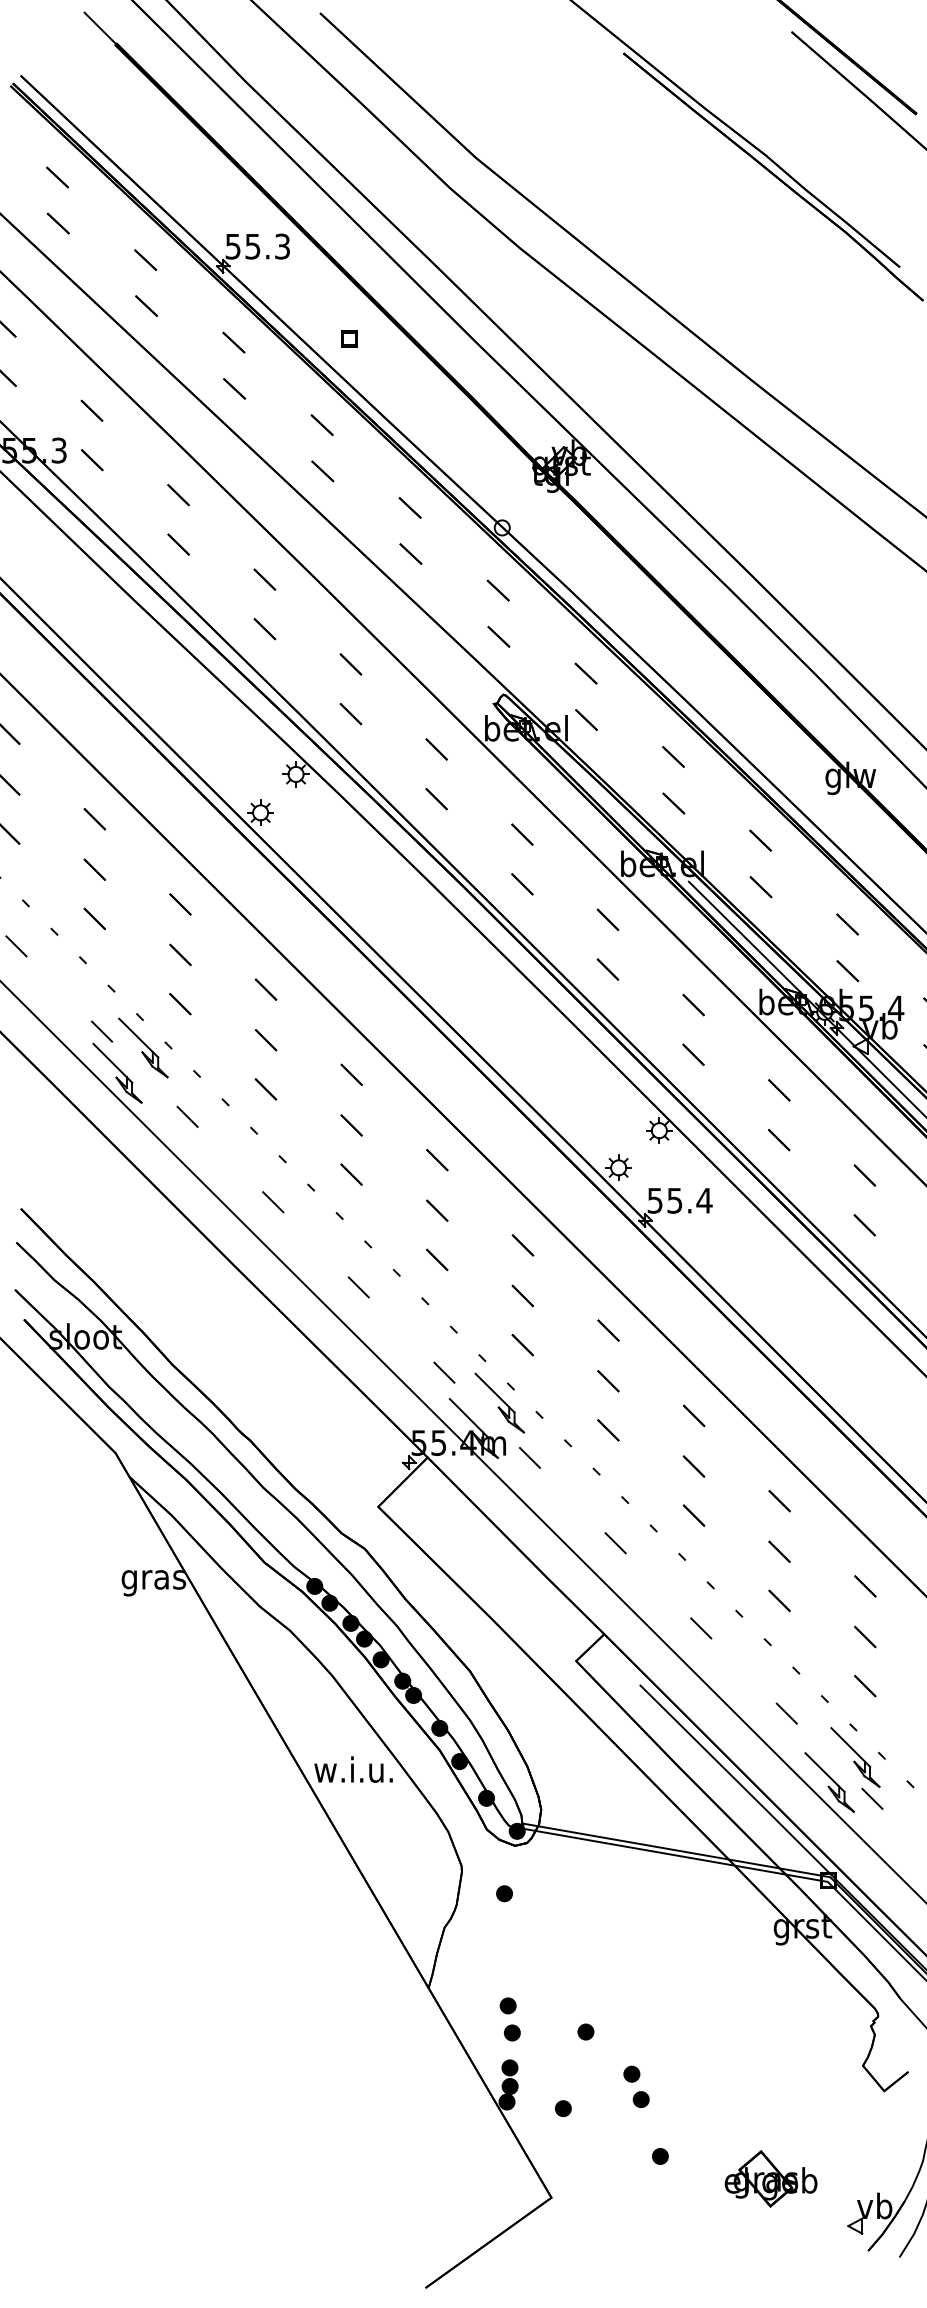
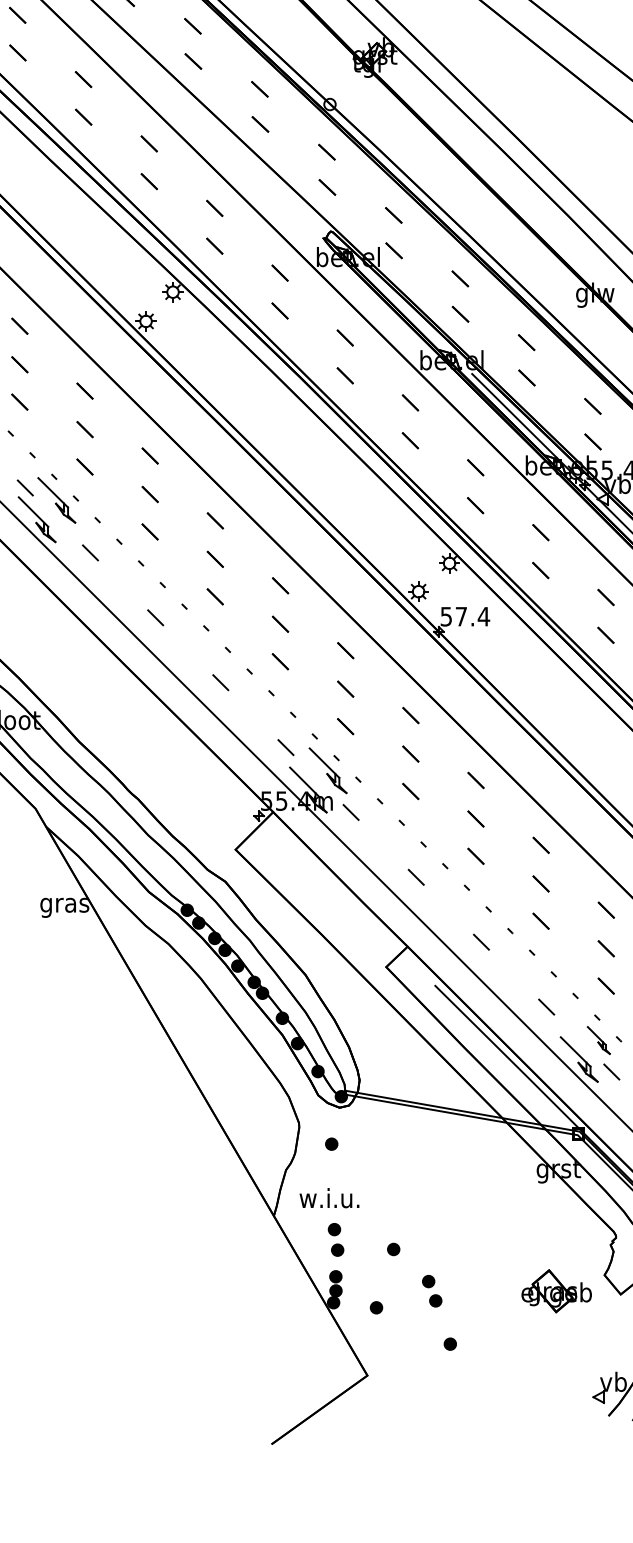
text: (674, 1200) -> (461, 616), 55.4 -> 57.4
part: (855, 1757) -> (598, 1040), size x0.6
text: (353, 1769) -> (329, 1198), moved
part: (770, 2178) -> (556, 1290), moved

